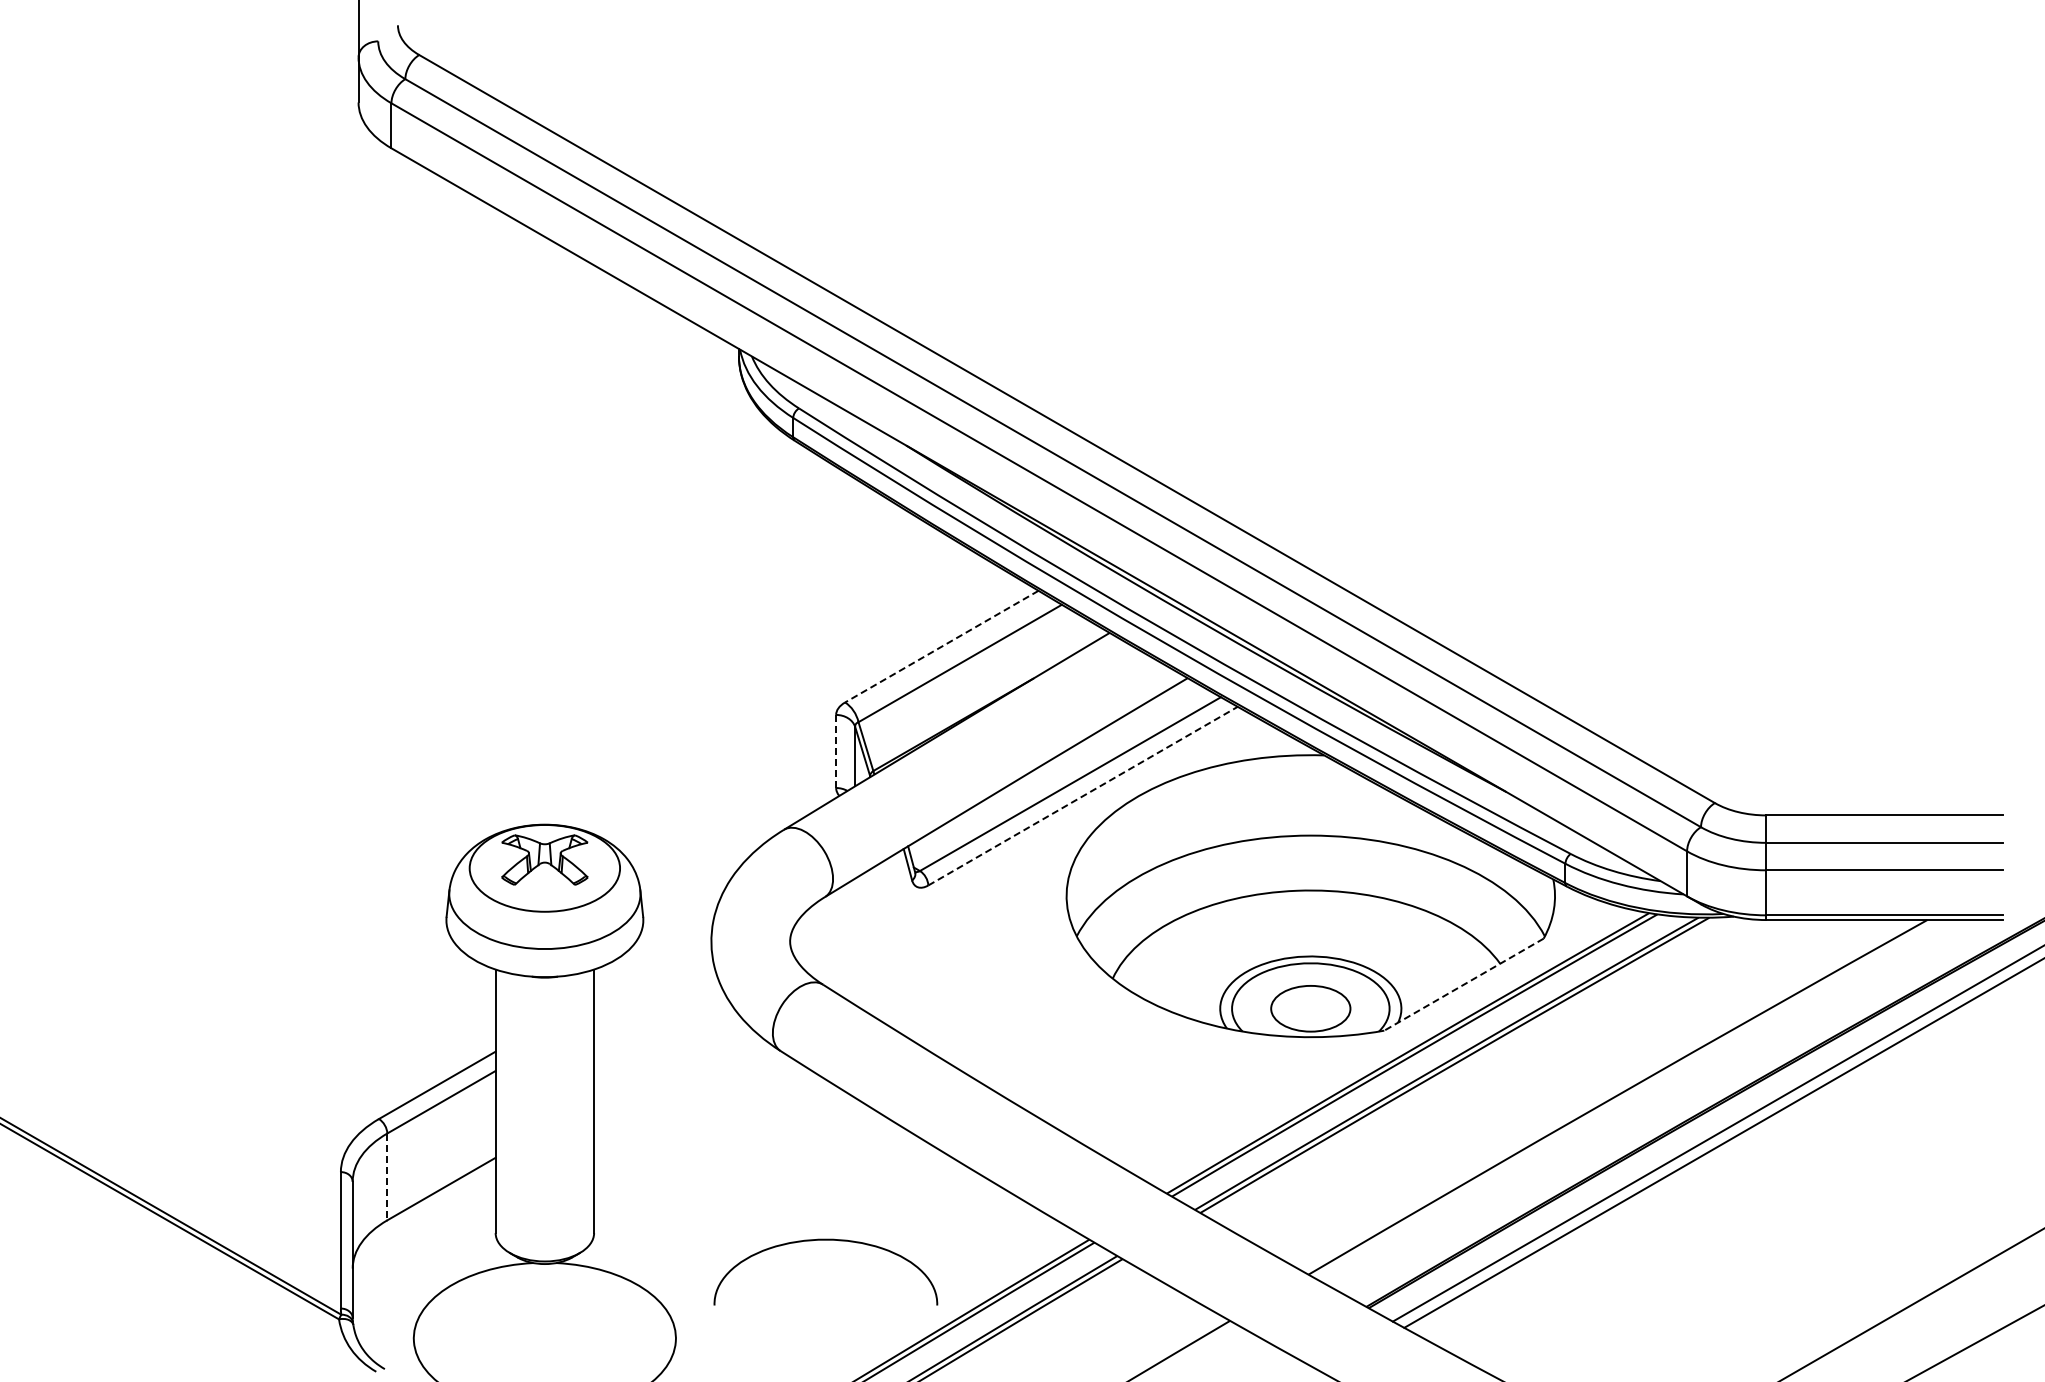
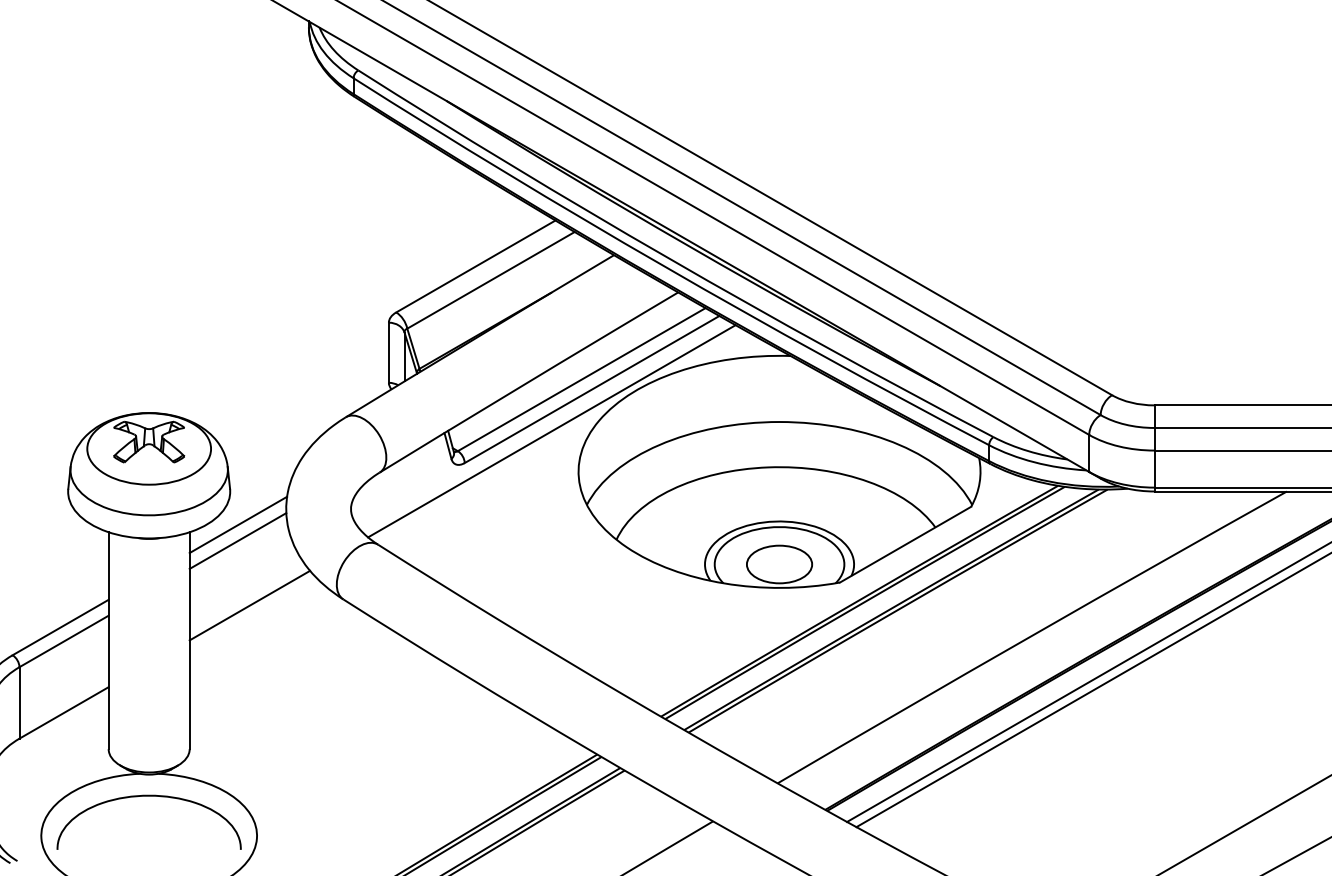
line: (941, 646) -> (475, 266), dashed -> solid
line: (836, 751) -> (389, 352), dashed -> solid
line: (1083, 796) -> (592, 389), dashed -> solid
line: (1033, 846) -> (551, 430), added
line: (653, 960) -> (238, 524), added
line: (652, 980) -> (237, 541), added
line: (1463, 984) -> (905, 544), dashed -> solid
line: (667, 1058) -> (250, 605), added
line: (387, 1177) -> (19, 703), dashed -> solid
curve: (825, 1240) -> (148, 796), moved

